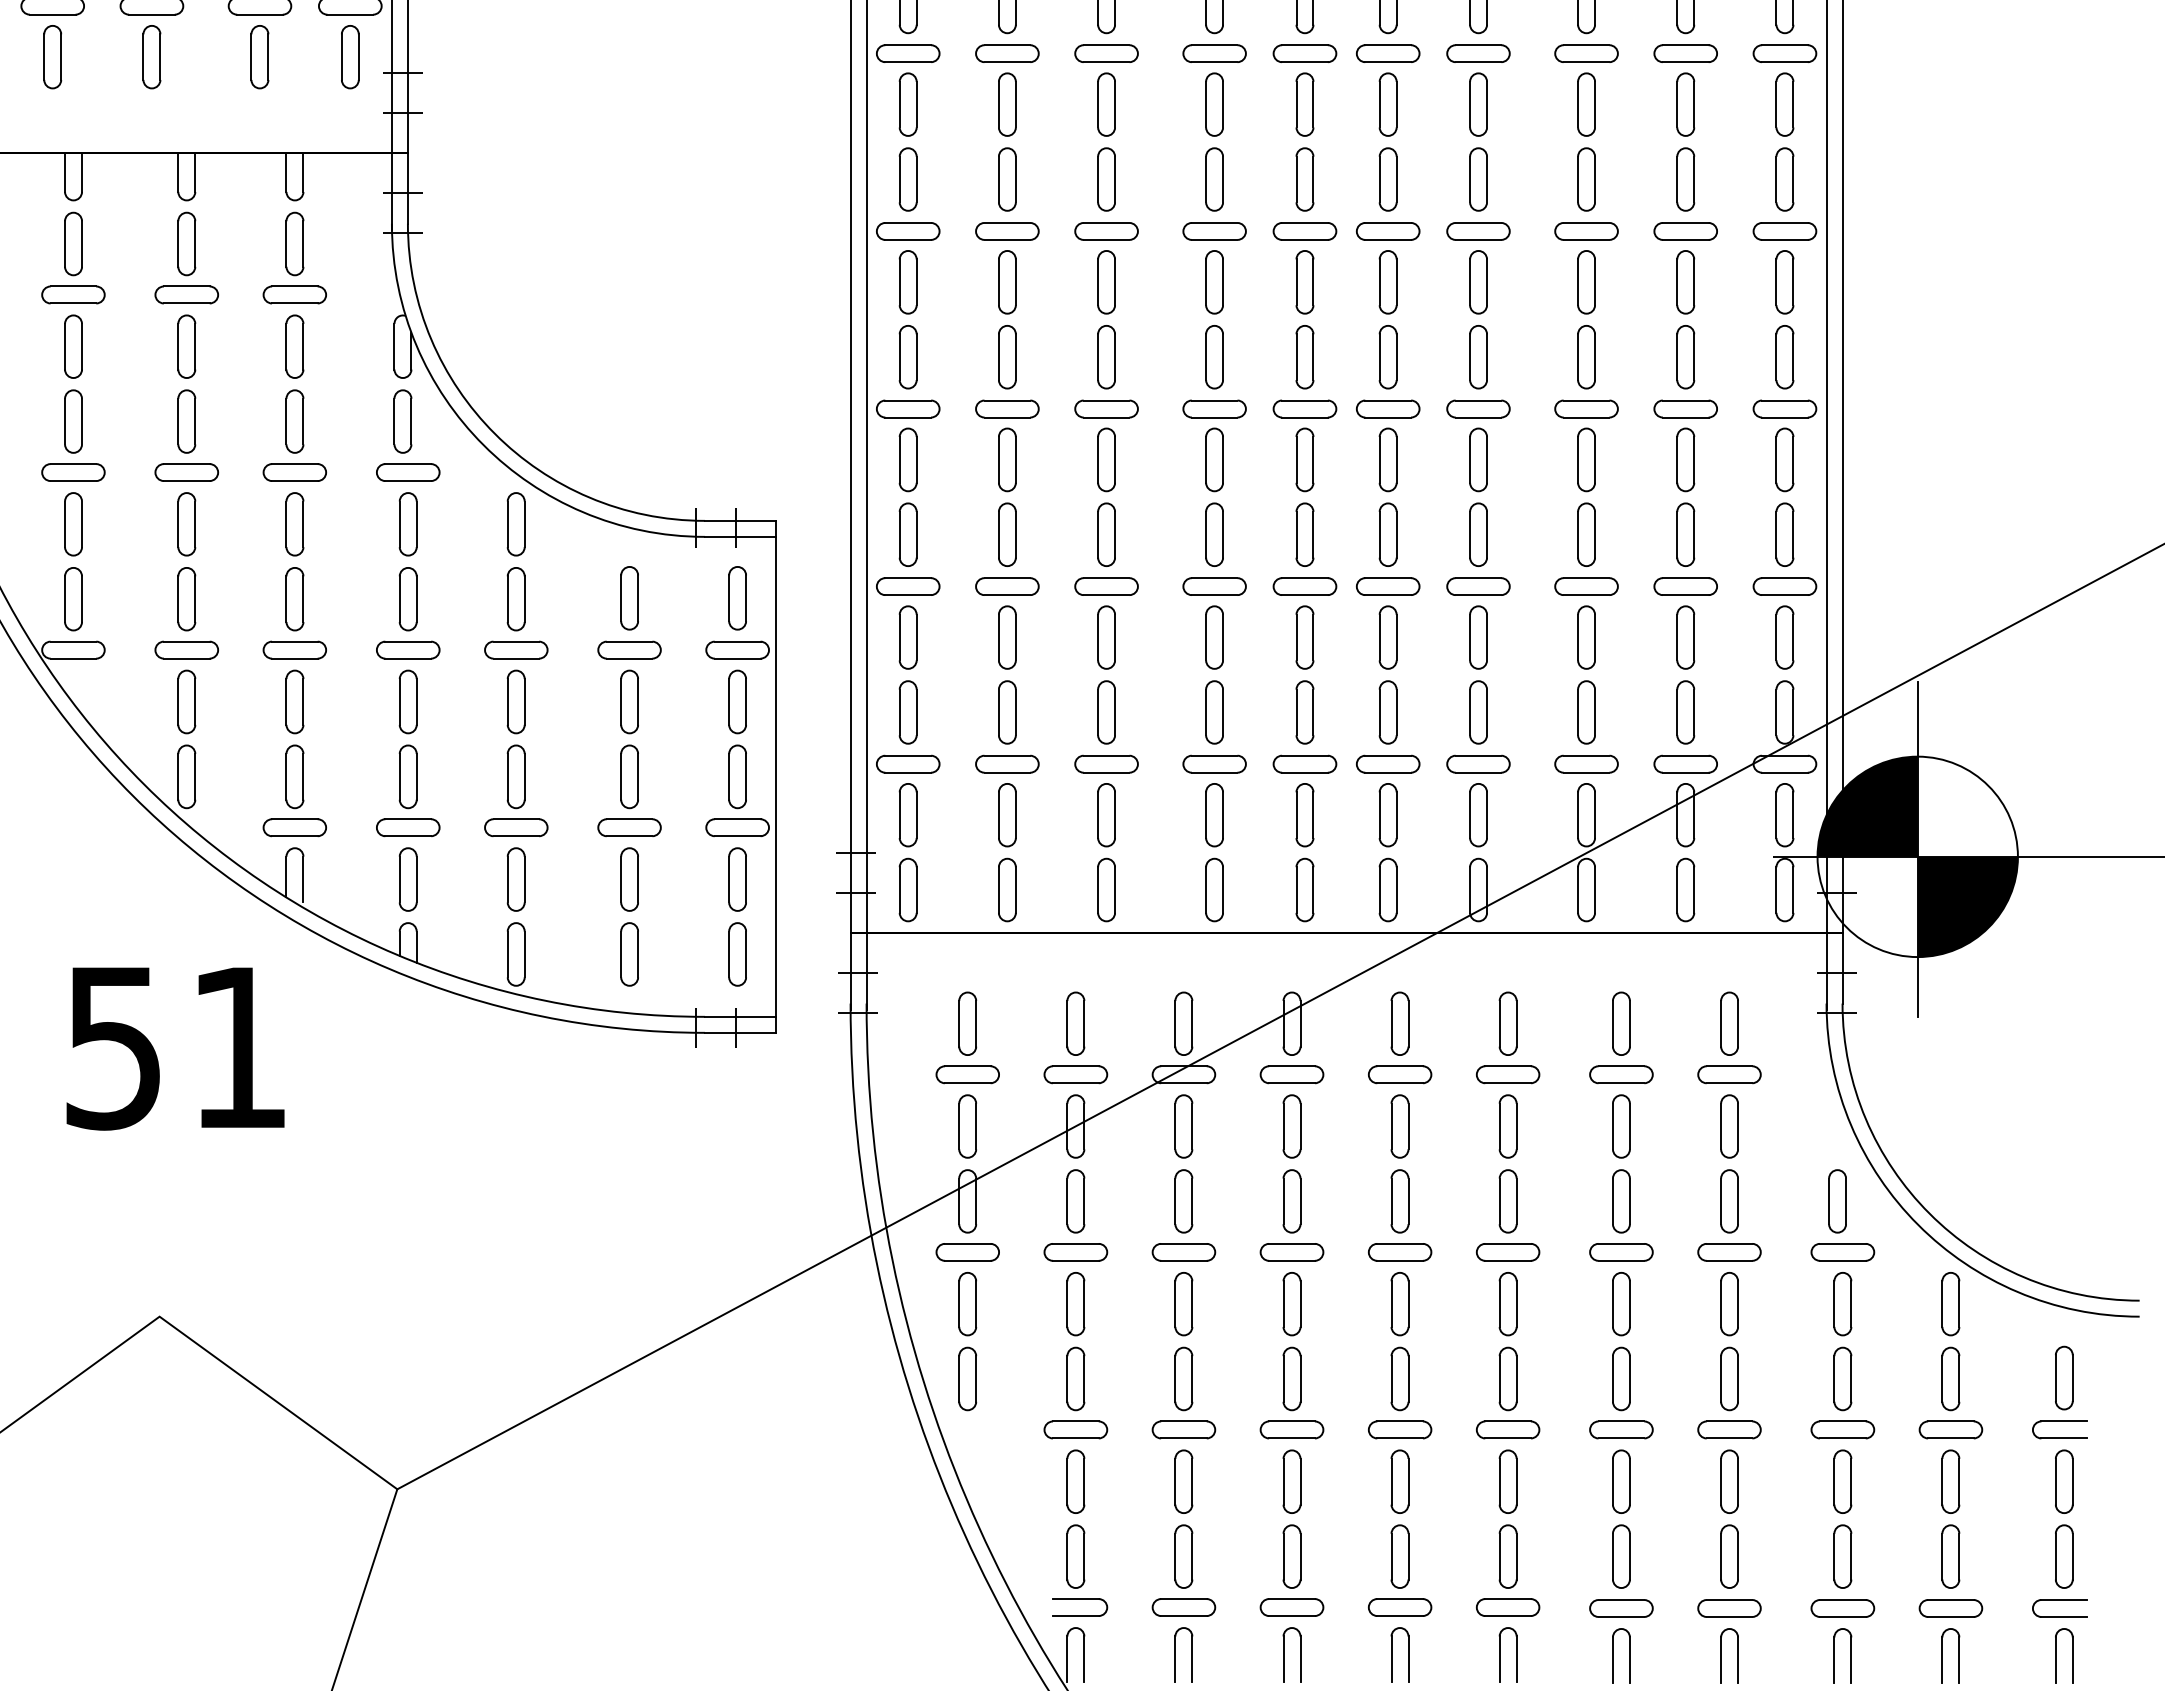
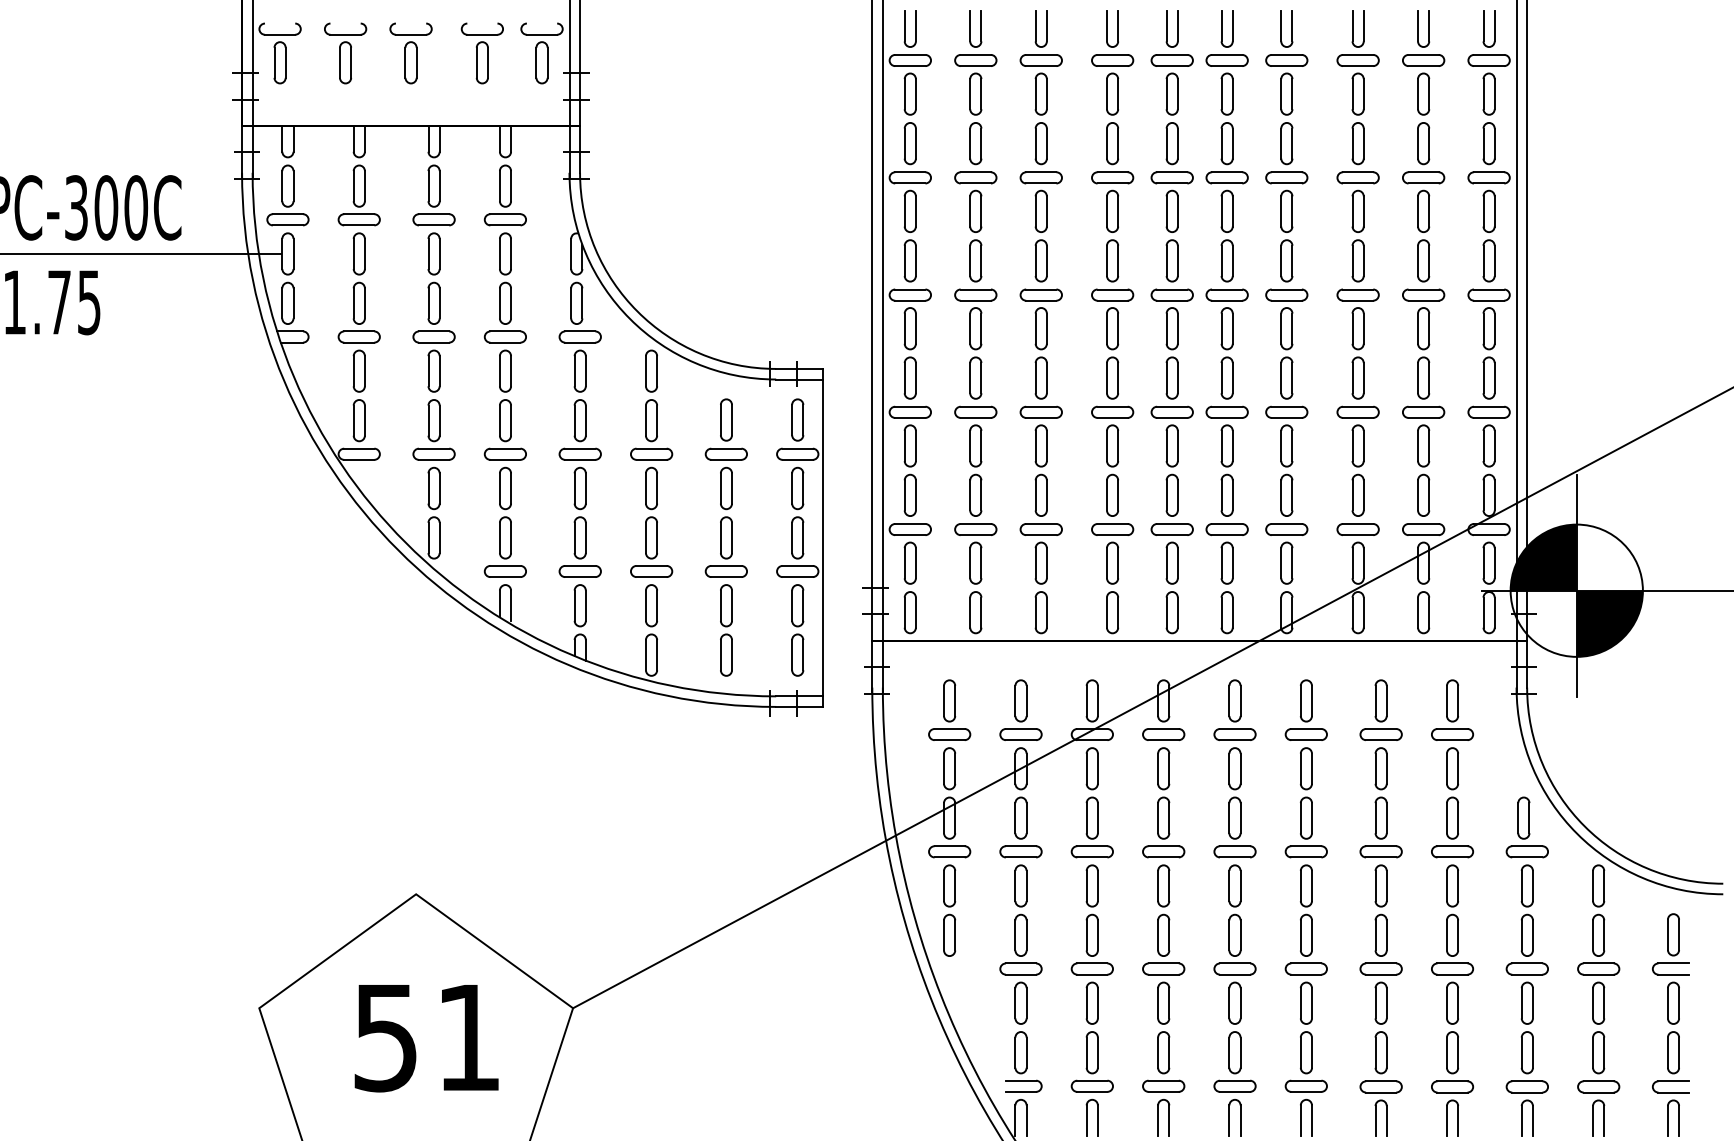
text: (175, 1048) -> (426, 1038), moved

